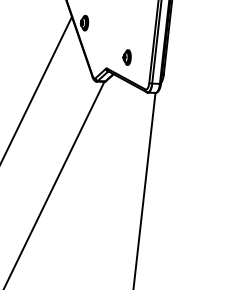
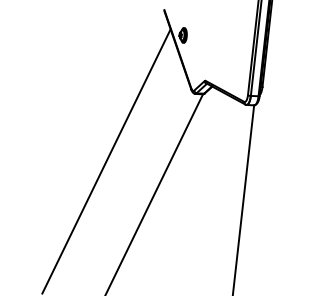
part: (126, 57) -> (225, 69), removed

